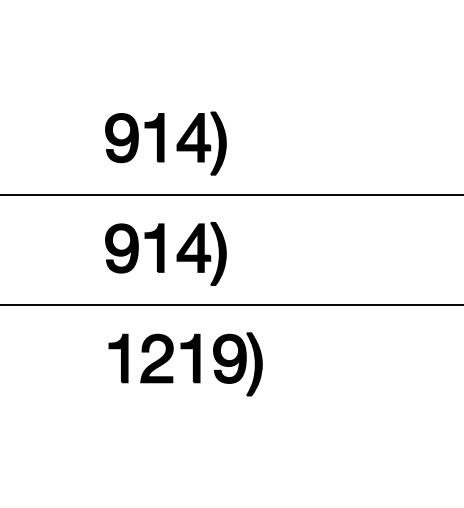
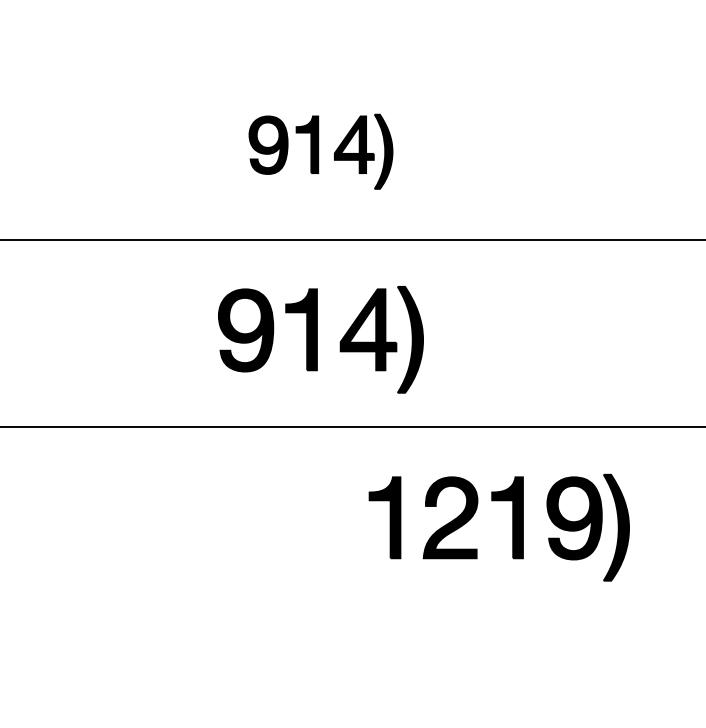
part: (165, 143) -> (320, 151), size x0.7
part: (193, 364) -> (512, 527), moved

